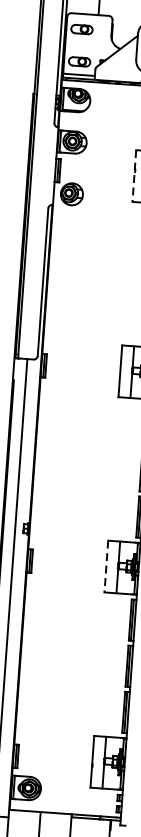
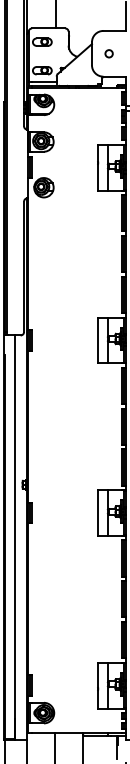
line: (134, 175) -> (97, 167), dashed -> solid
line: (106, 567) -> (97, 513), dashed -> solid

